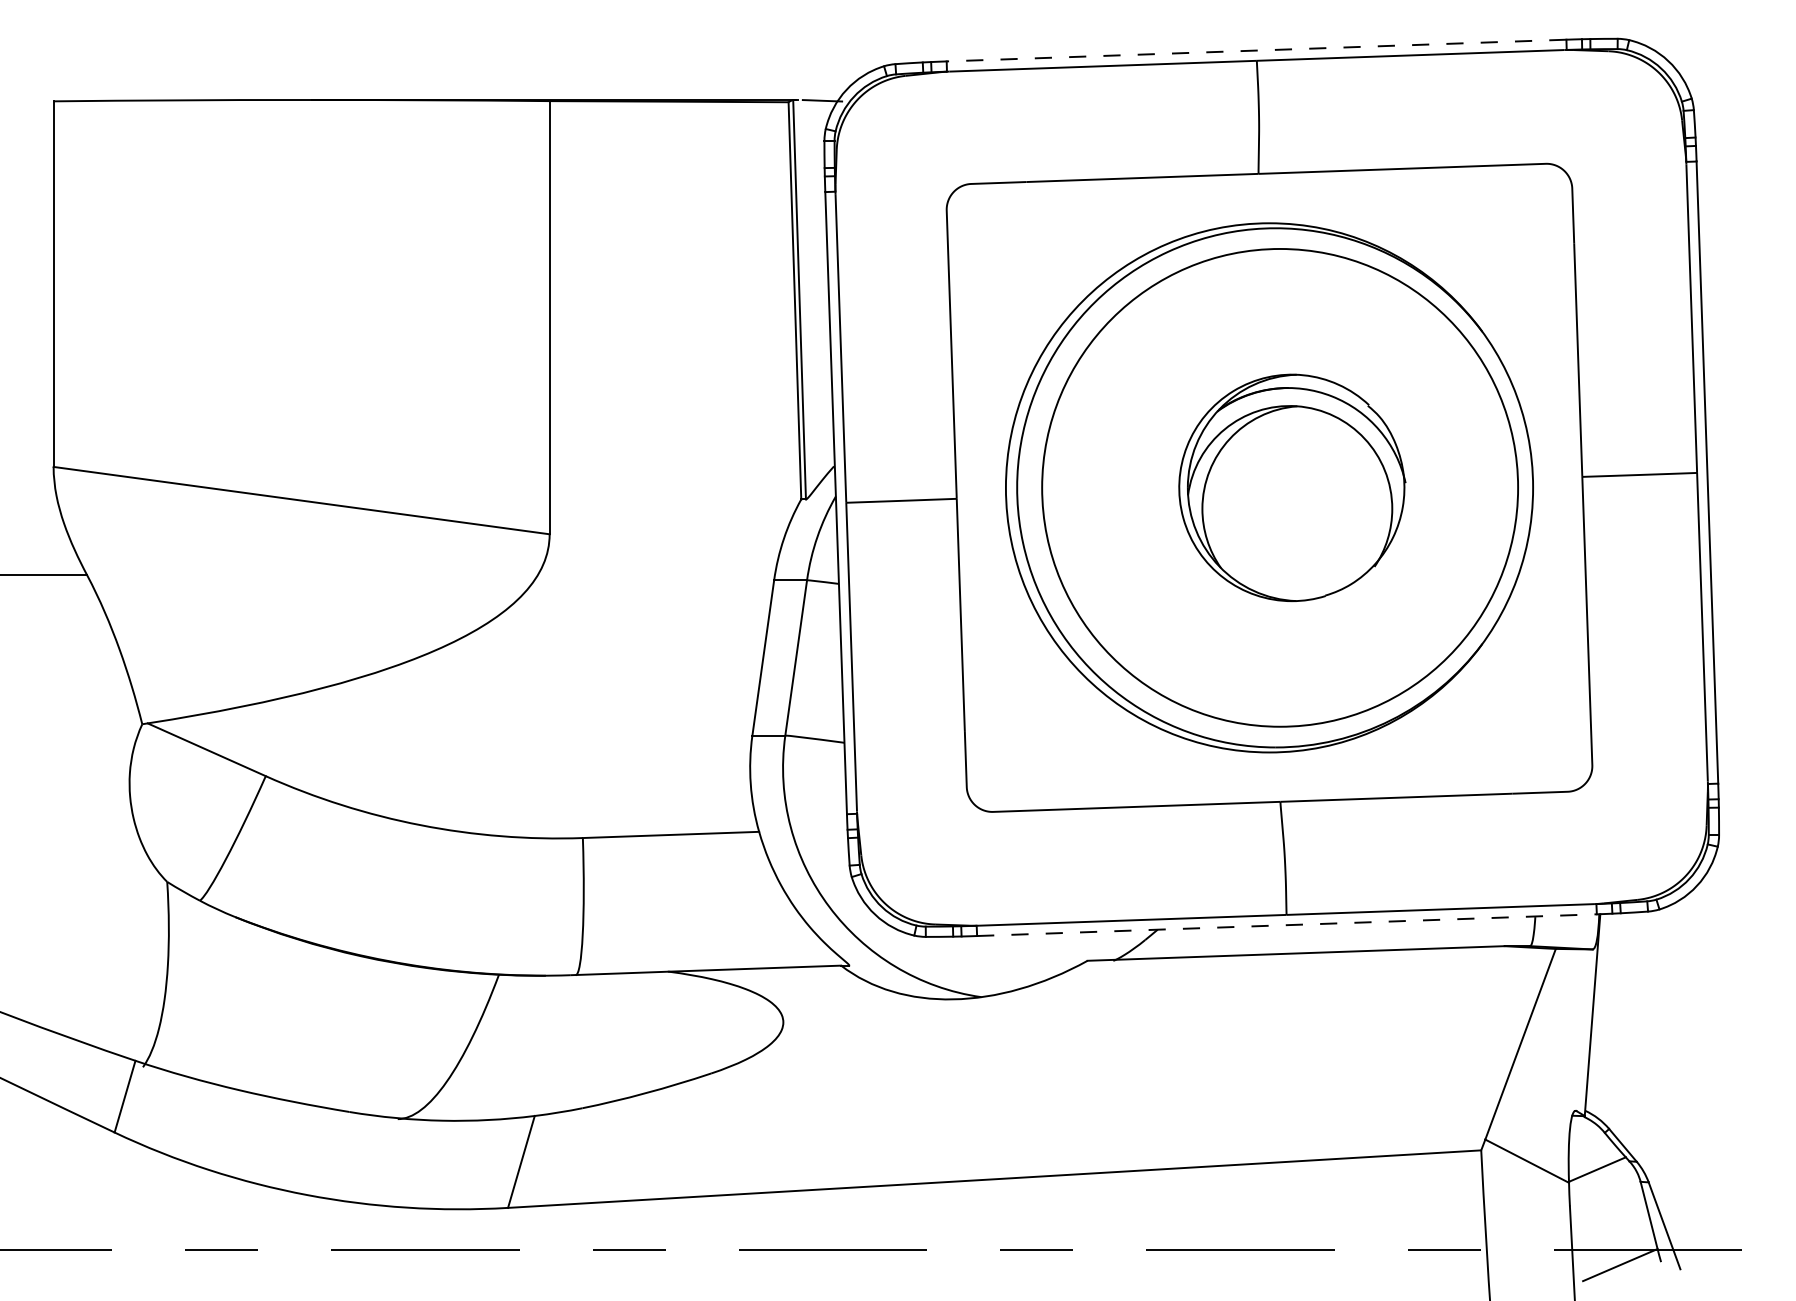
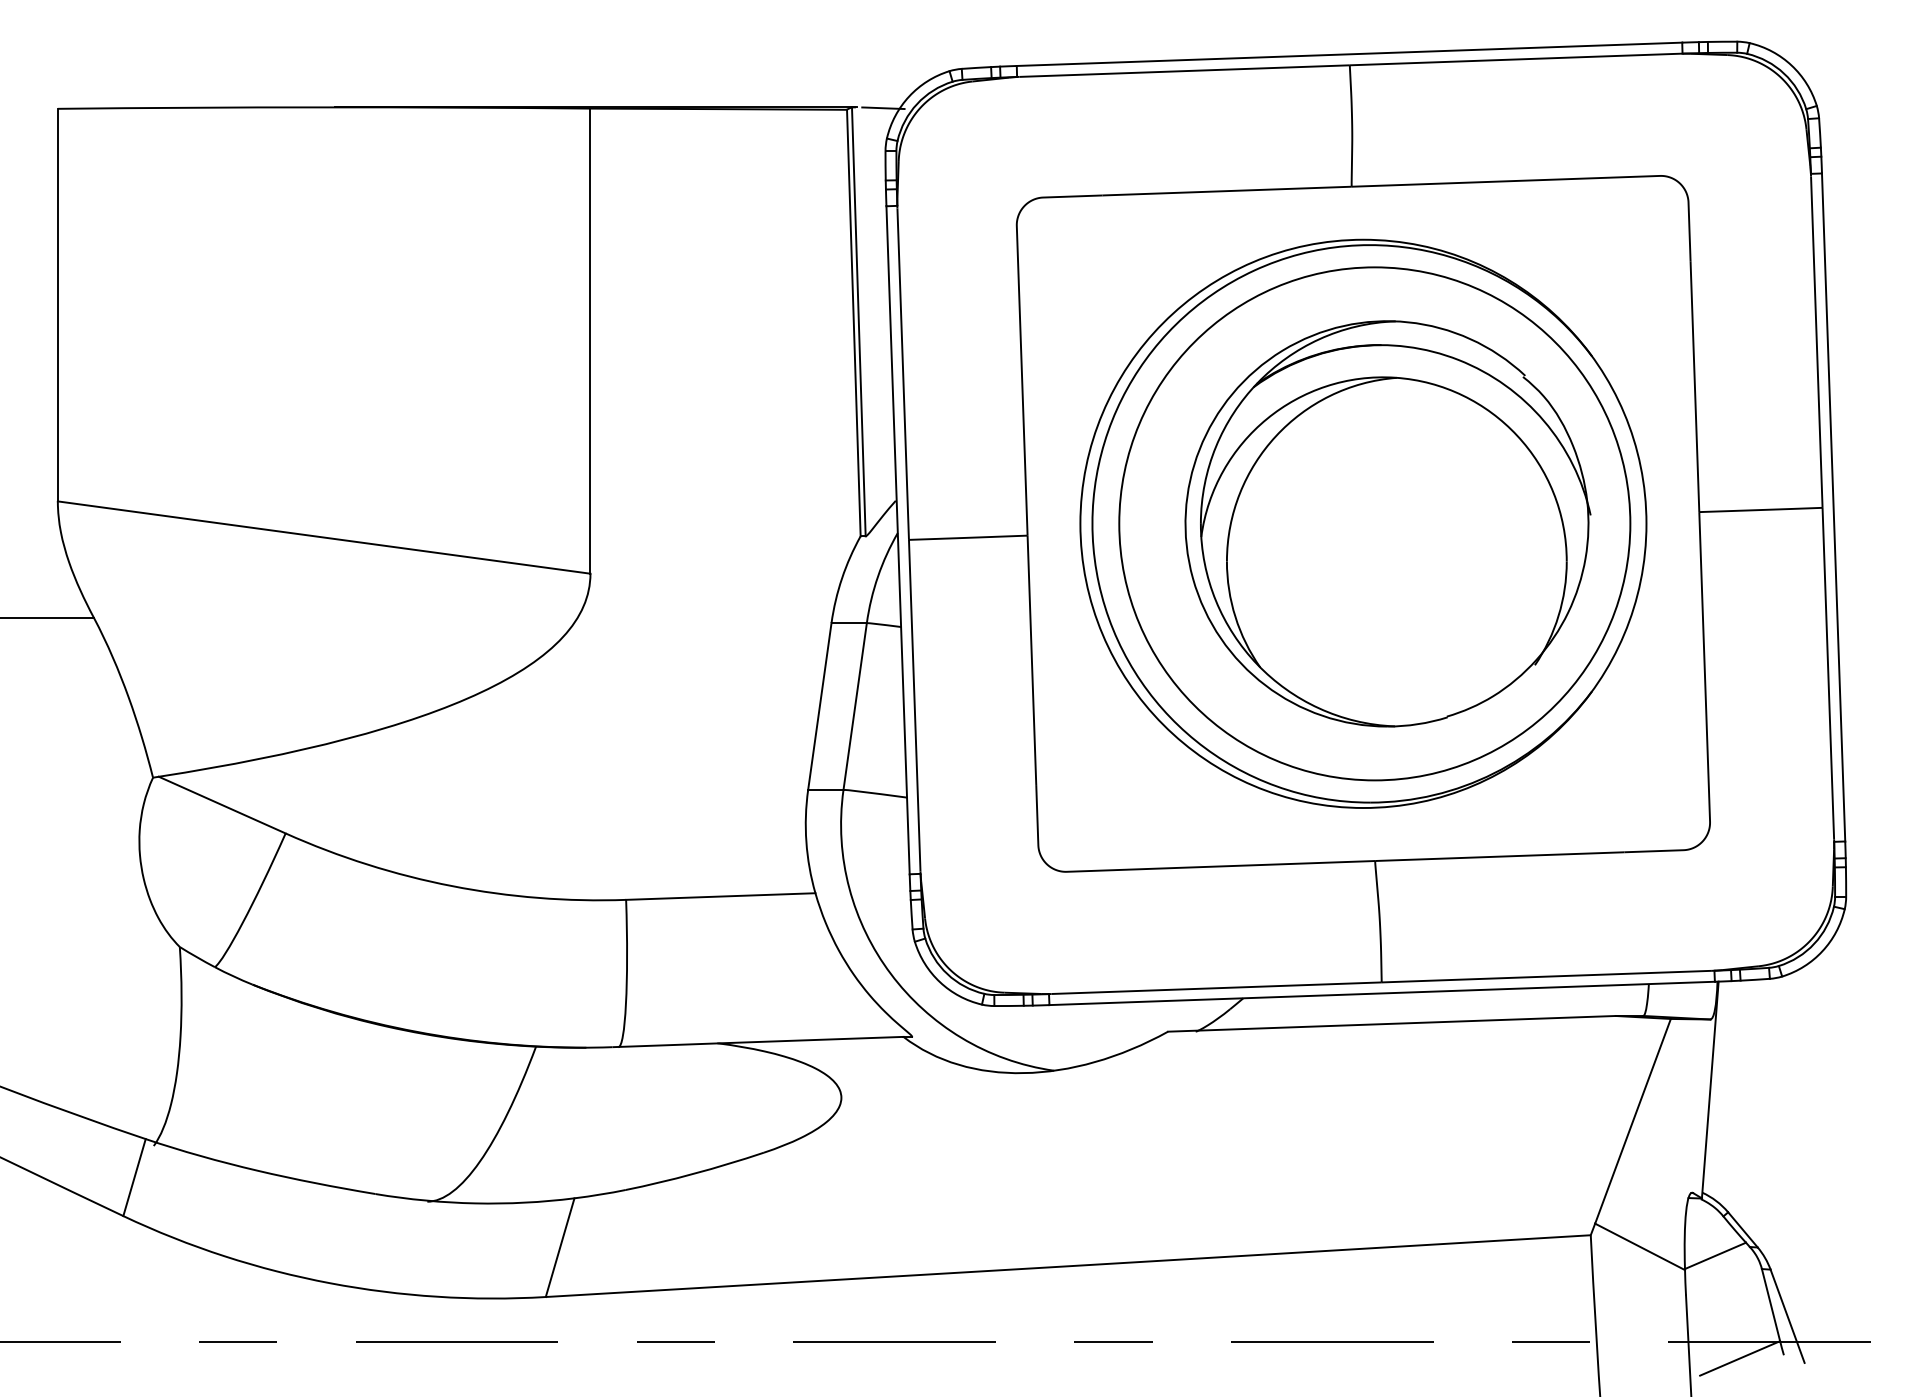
line: (1256, 50) -> (1349, 54), dashed -> solid
part: (1291, 487) -> (1387, 523), size x1.67
line: (1287, 925) -> (1382, 993), dashed -> solid

